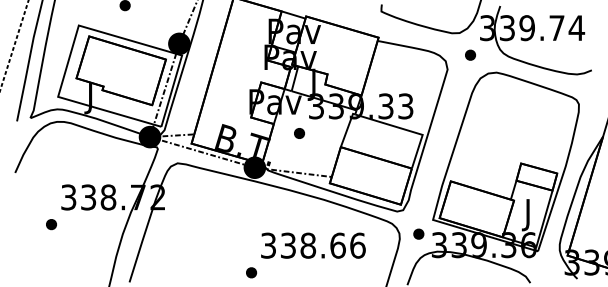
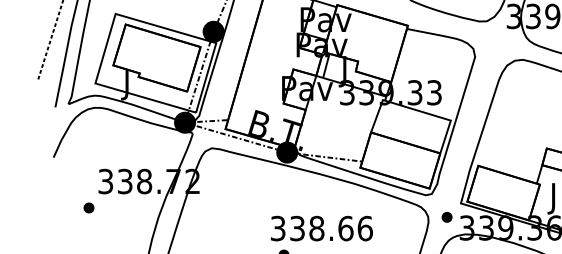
part: (470, 54) -> (497, 42), removed
part: (299, 133) -> (330, 119), removed
text: (313, 245) -> (321, 228), moved

